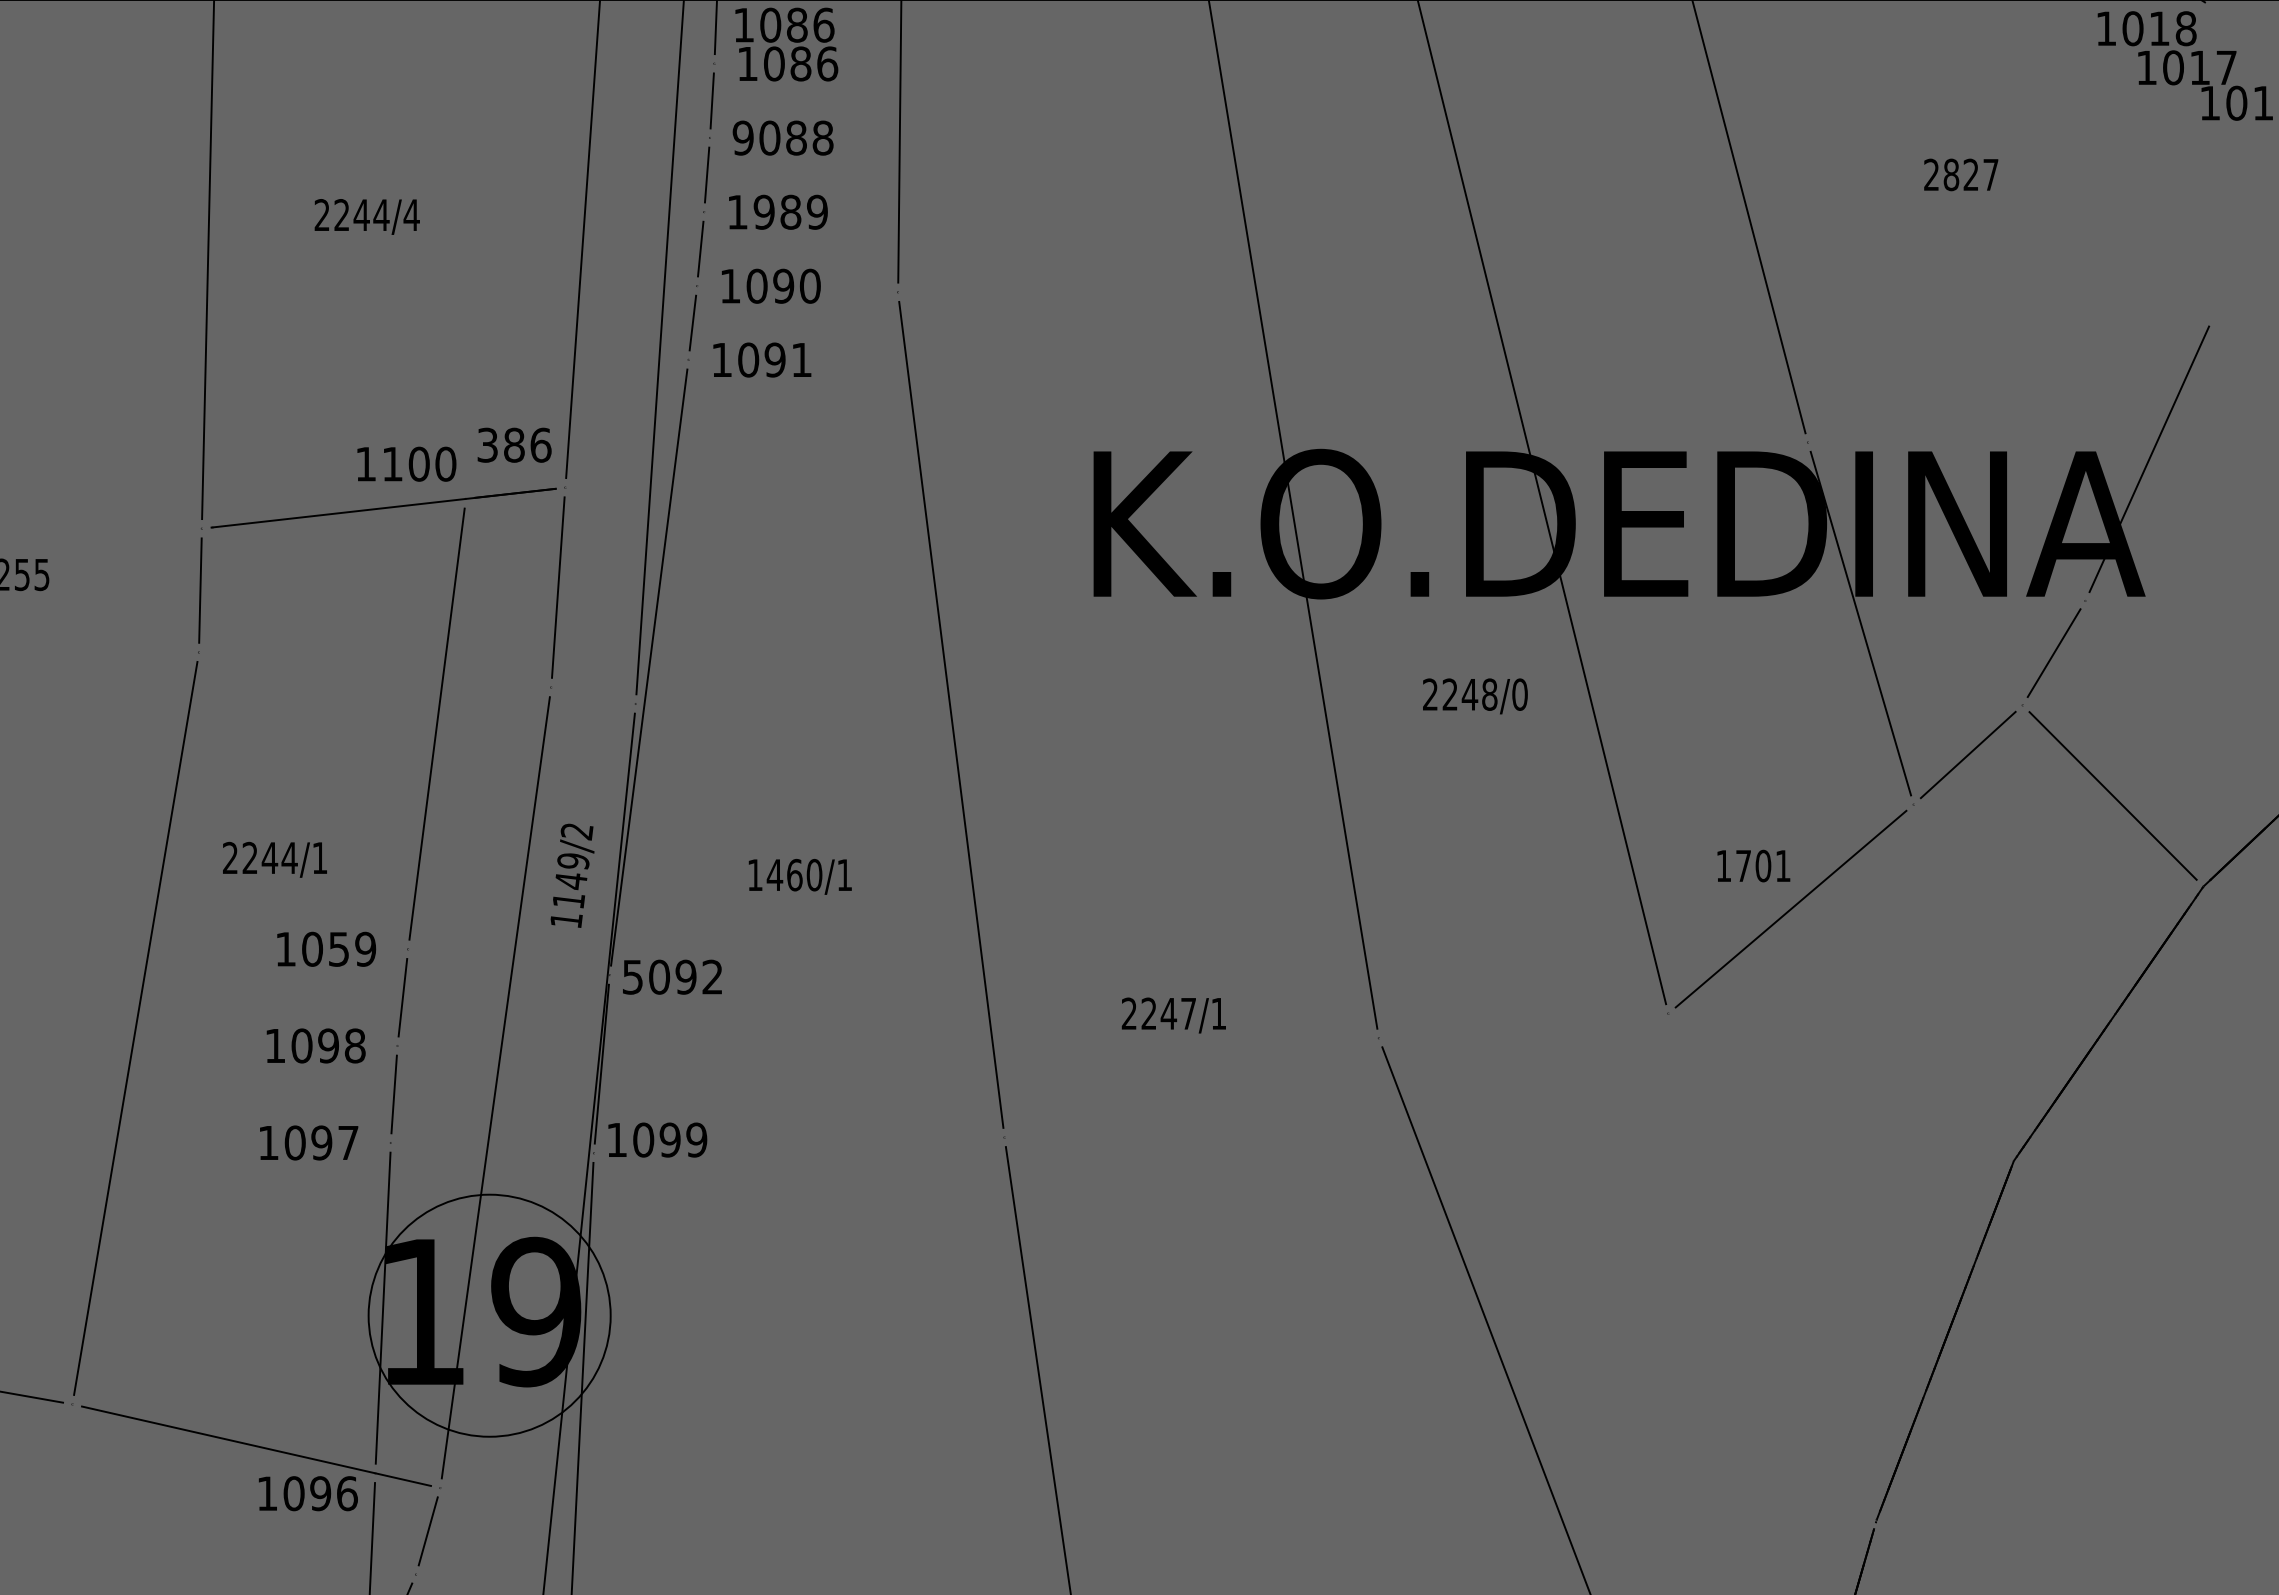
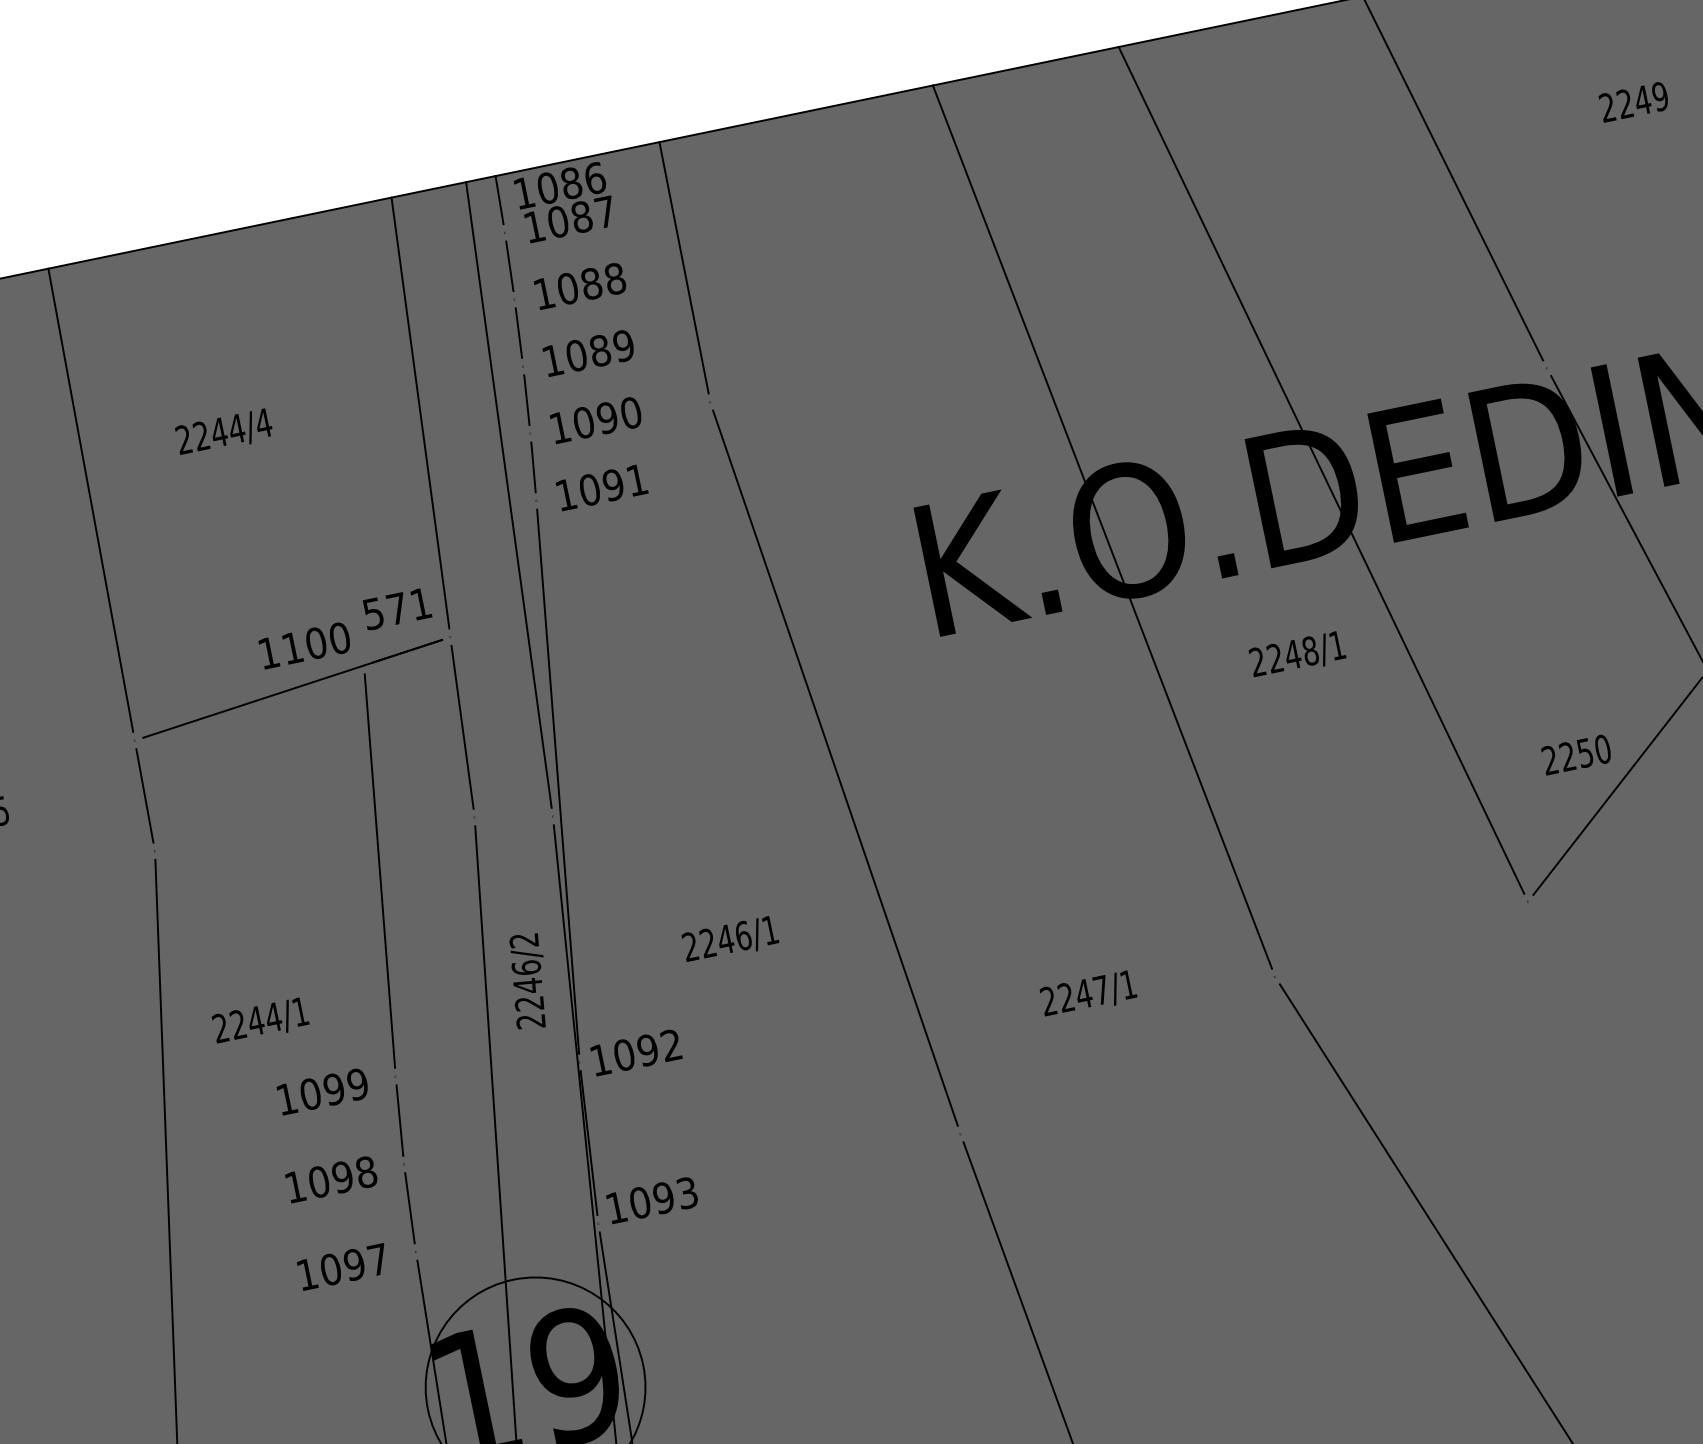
text: (827, 63) -> (605, 211), 1086 -> 1087
text: (742, 137) -> (543, 293), 9088 -> 1088
text: (1971, 174) -> (1643, 99), 2827 -> 2249
text: (763, 212) -> (575, 356), 1989 -> 1089
text: (514, 444) -> (397, 608), 386 -> 571
text: (1519, 694) -> (1336, 645), 2248/0 -> 2248/1
text: (1753, 866) -> (1576, 755), 1701 -> 2250
text: (784, 875) -> (716, 941), 1460/1 -> 2246/1
text: (569, 891) -> (528, 995), 1149/2 -> 2246/2
text: (338, 948) -> (333, 1088), 1059 -> 1099
text: (632, 977) -> (600, 1060), 5092 -> 1092
text: (696, 1139) -> (687, 1192), 1099 -> 1093

